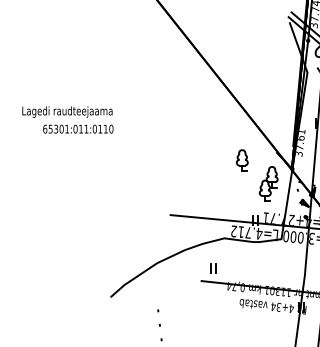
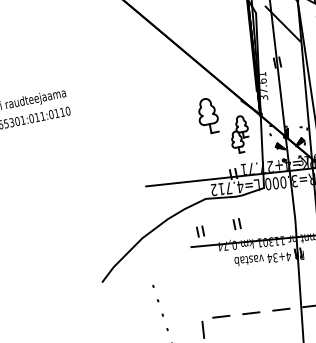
part: (241, 160) -> (207, 116), size x1.6
part: (249, 268) -> (237, 224), added

